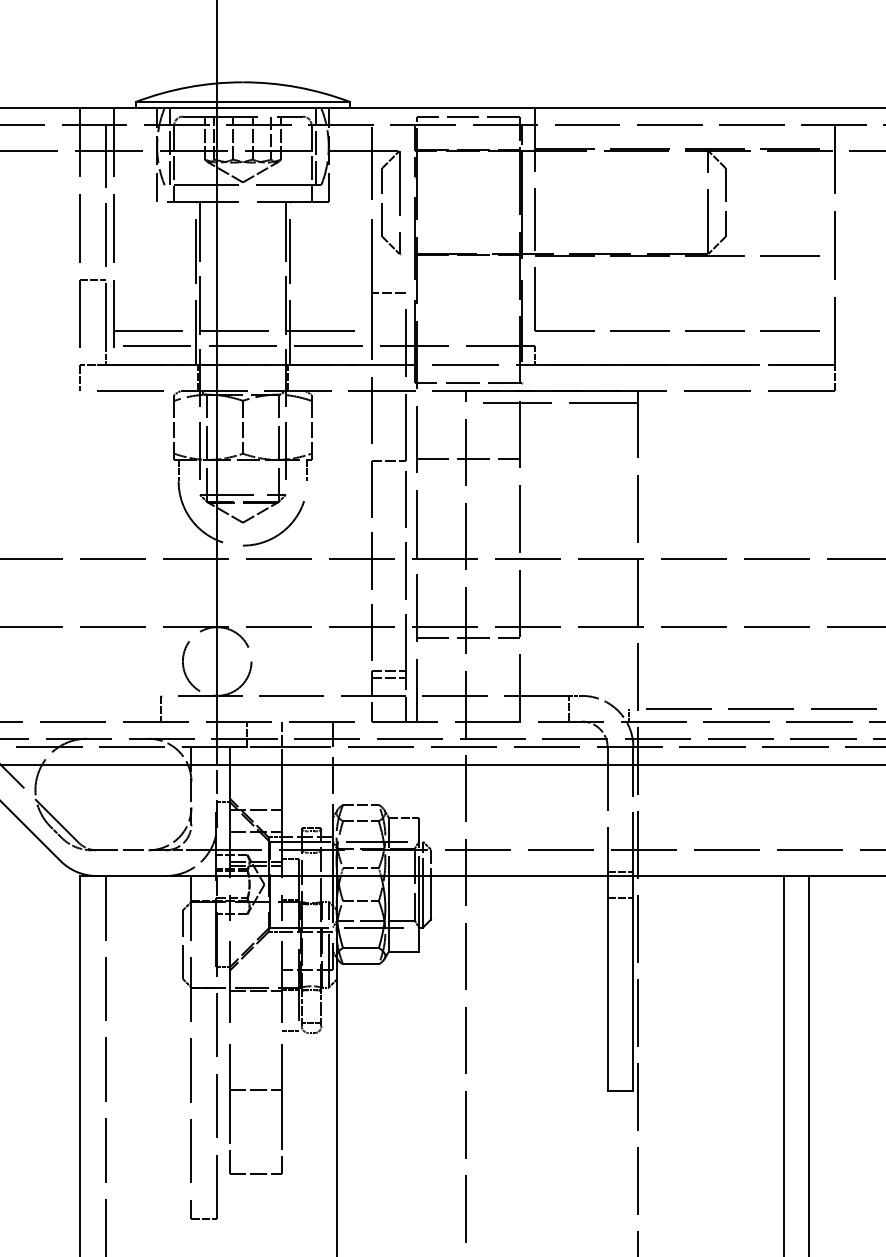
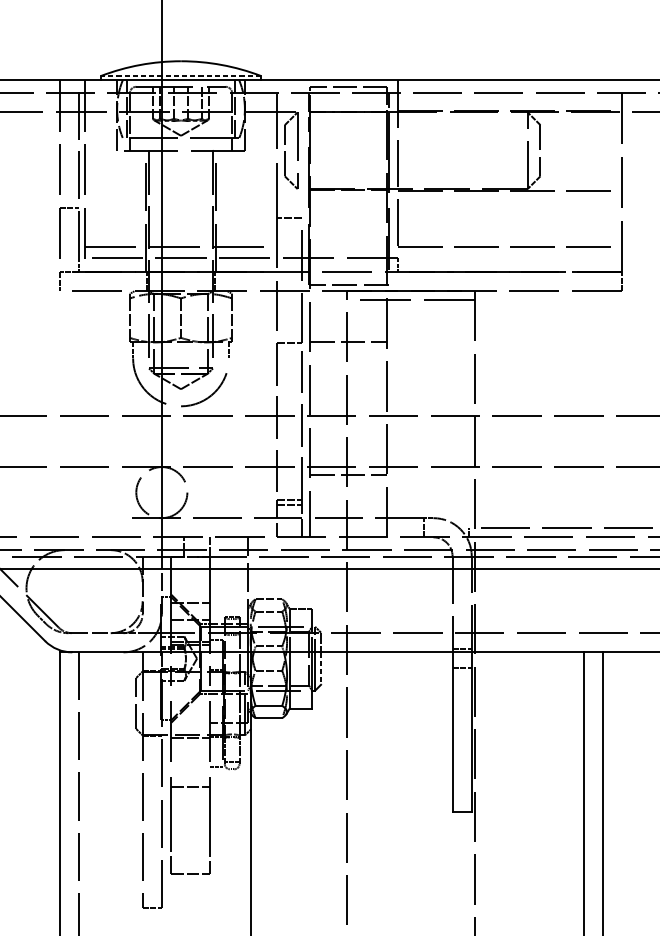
line: (242, 102) -> (180, 76), solid -> dashed
line: (161, 708) -> (120, 527), removed
line: (430, 897) -> (320, 668), solid -> dashed
line: (255, 1090) -> (190, 787), moved

